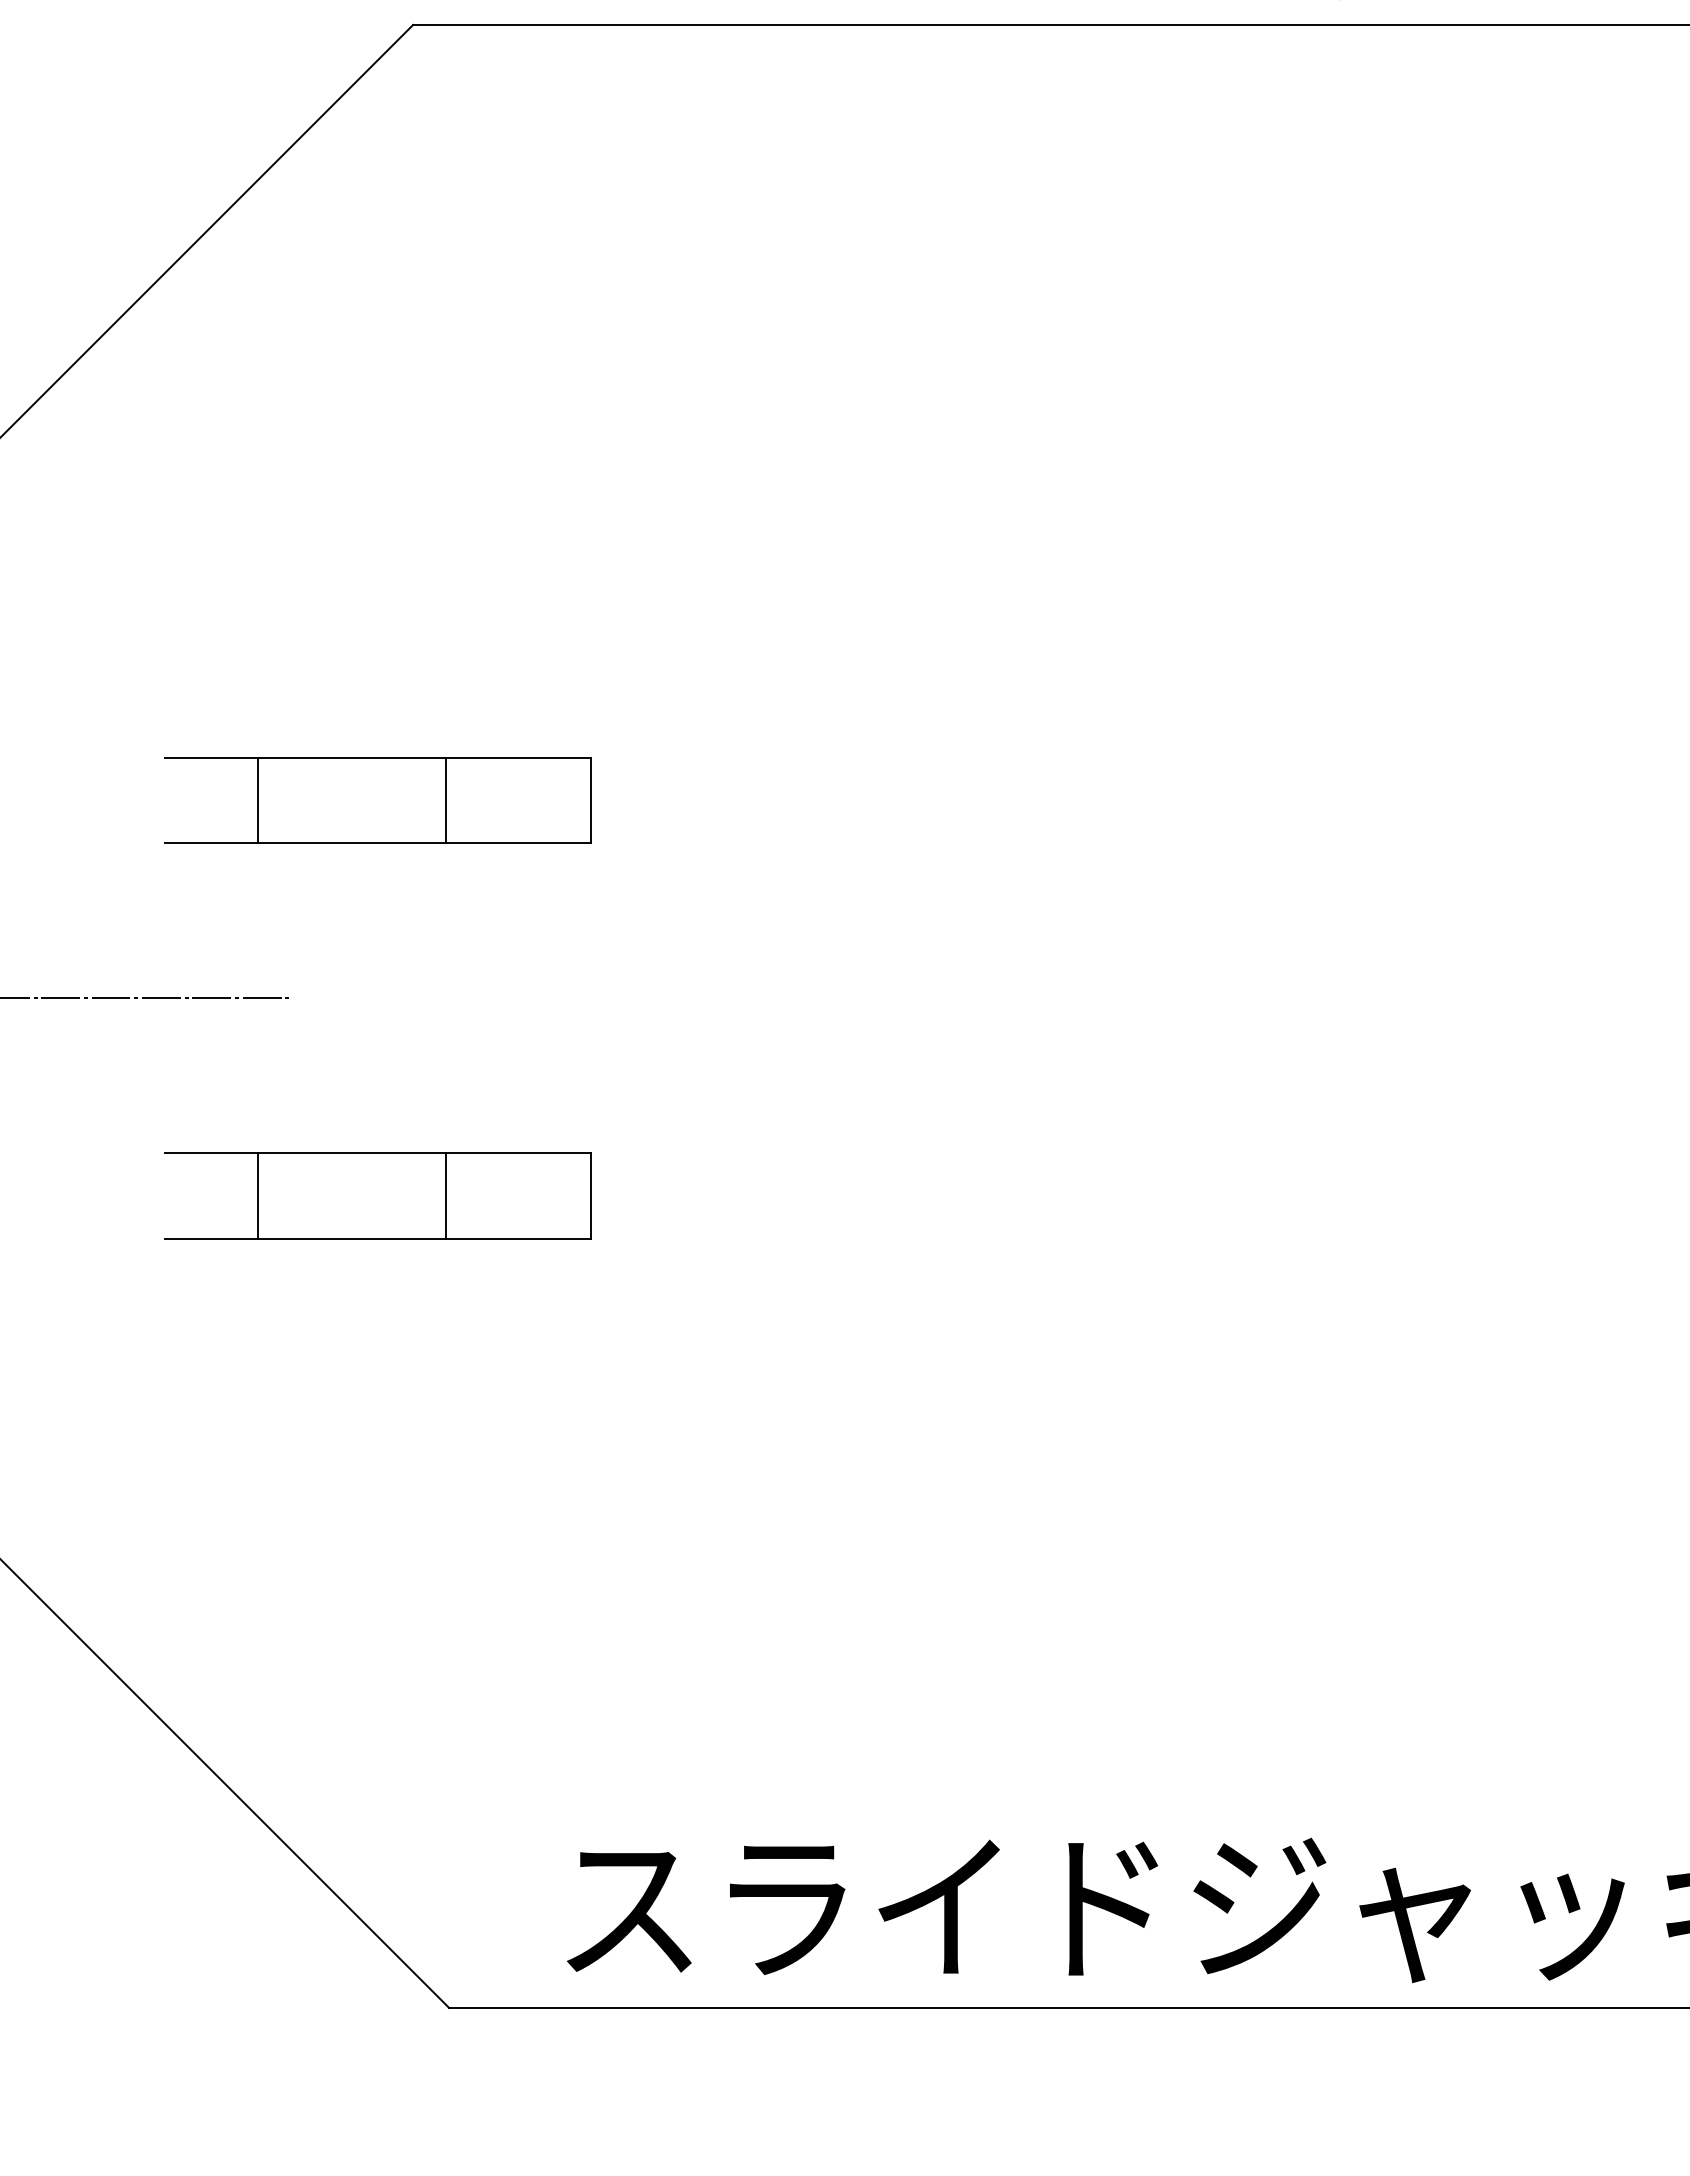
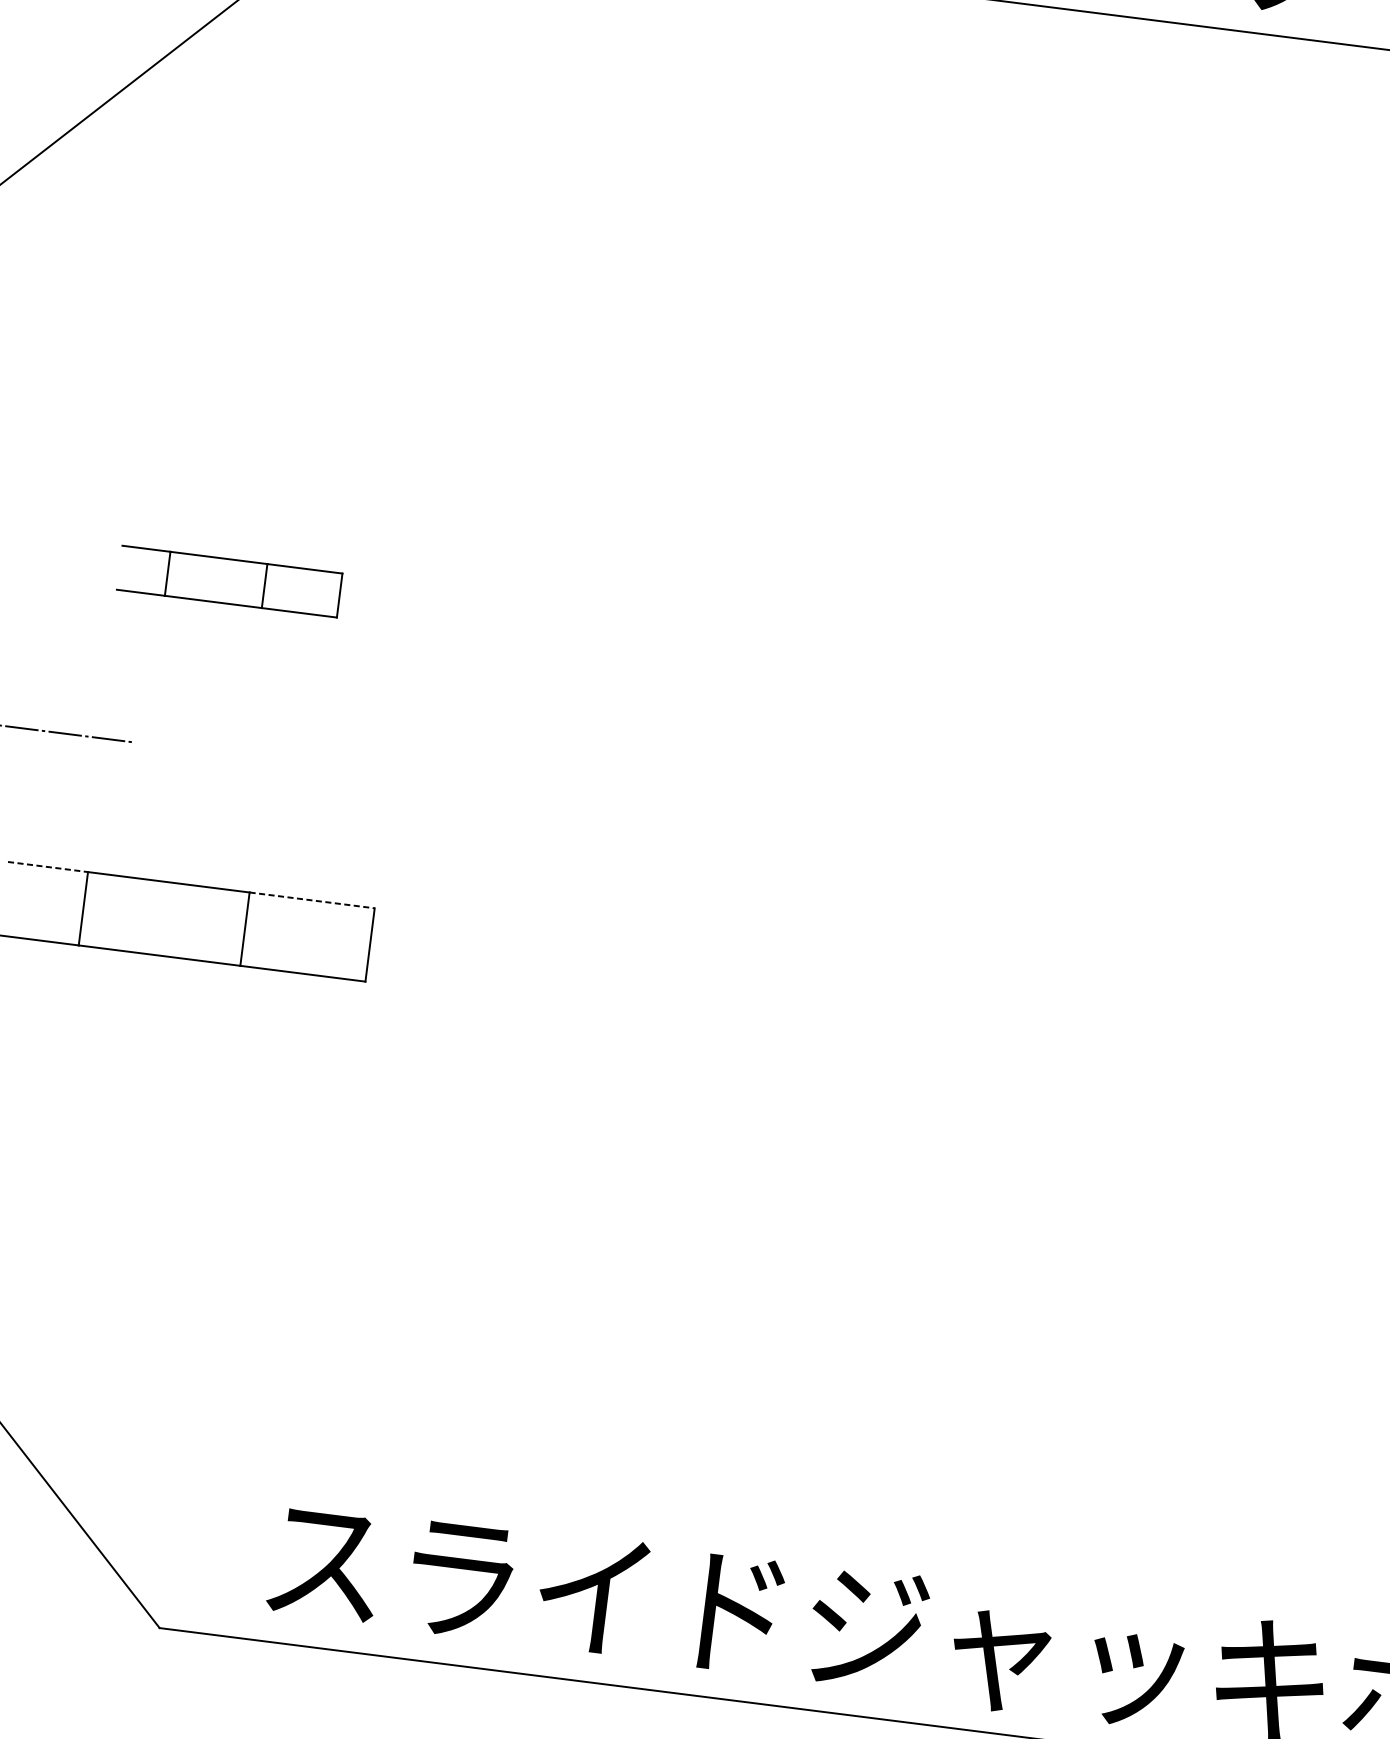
part: (377, 800) -> (229, 581), size x0.6
line: (211, 1153) -> (48, 867), solid -> dashed
line: (518, 1153) -> (312, 900), solid -> dashed

